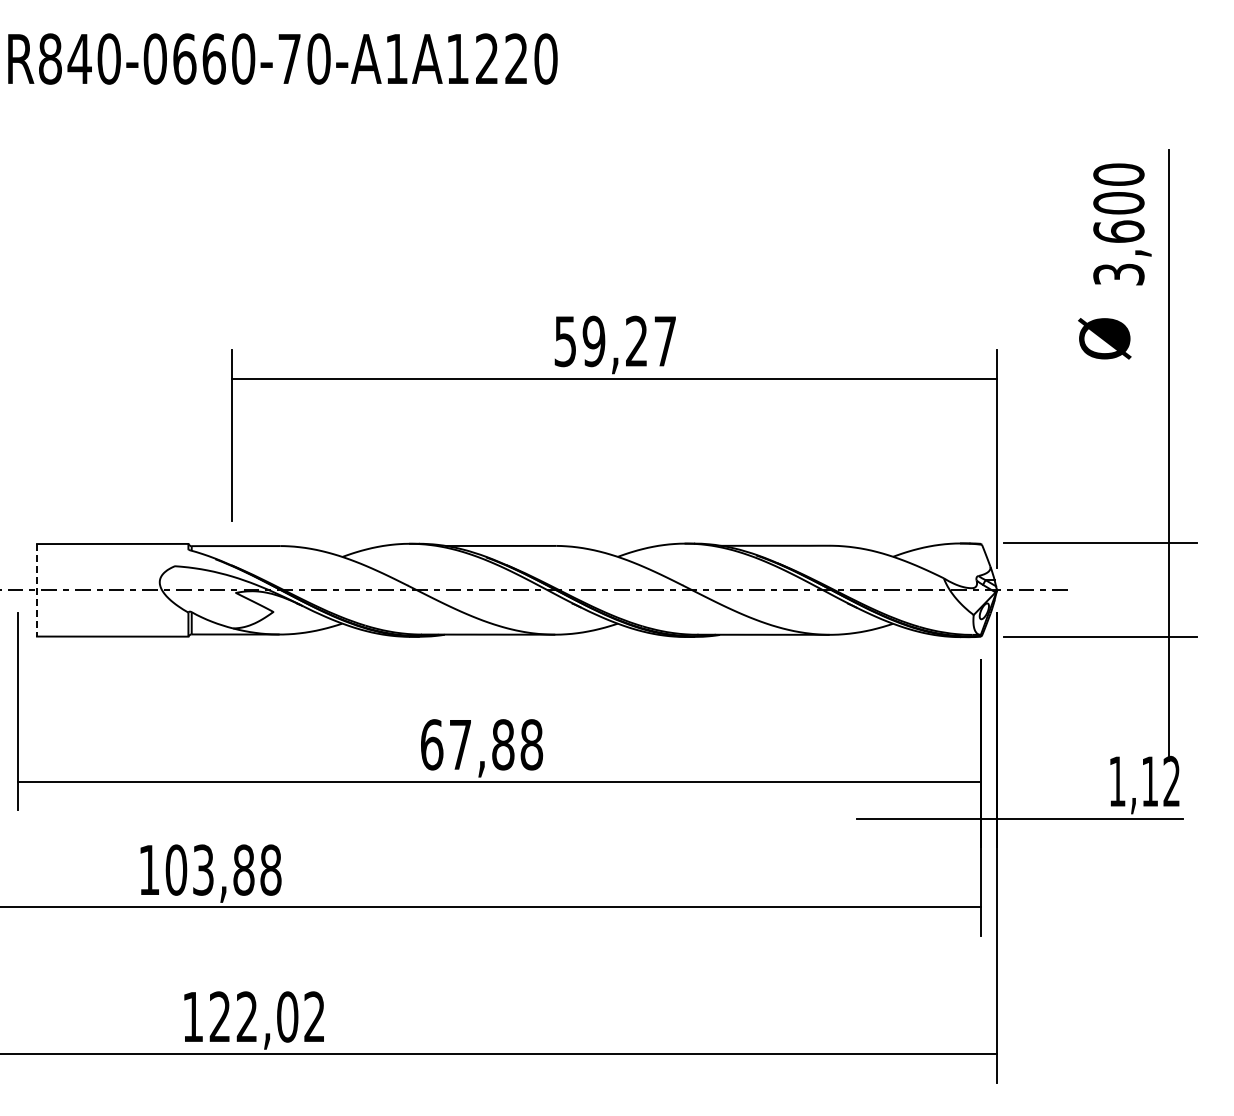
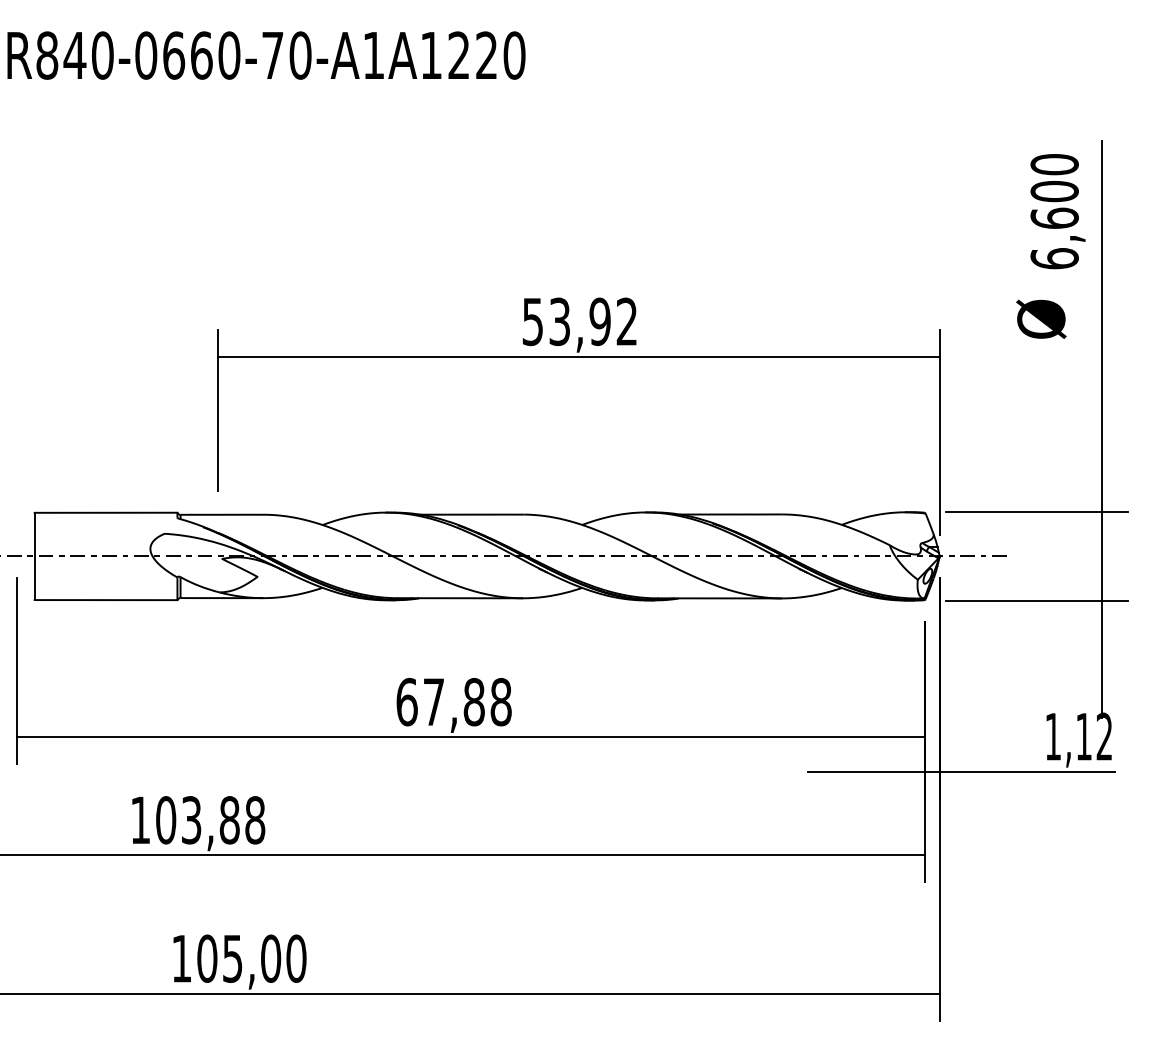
text: (1118, 274) -> (1054, 258), 3,600 -> 6,600
text: (628, 341) -> (592, 321), 59,27 -> 53,92
line: (37, 590) -> (35, 556), dashed -> solid
text: (267, 1016) -> (251, 958), 122,02 -> 105,00

